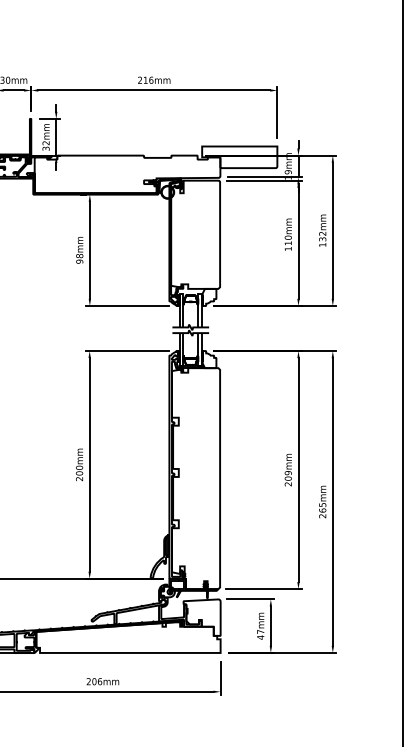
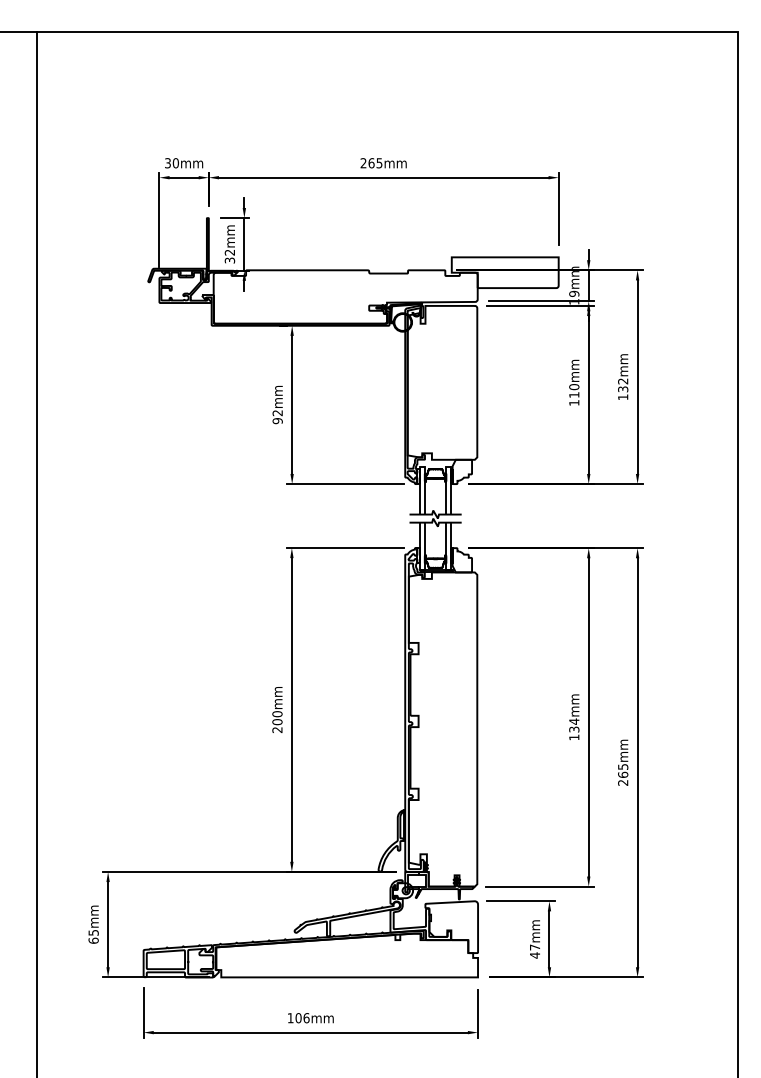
text: (148, 80) -> (375, 163), 216mm -> 265mm
text: (79, 256) -> (277, 413), 98mm -> 92mm
text: (288, 478) -> (574, 729), 209mm -> 134mm
text: (88, 681) -> (290, 1017), 206mm -> 106mm

